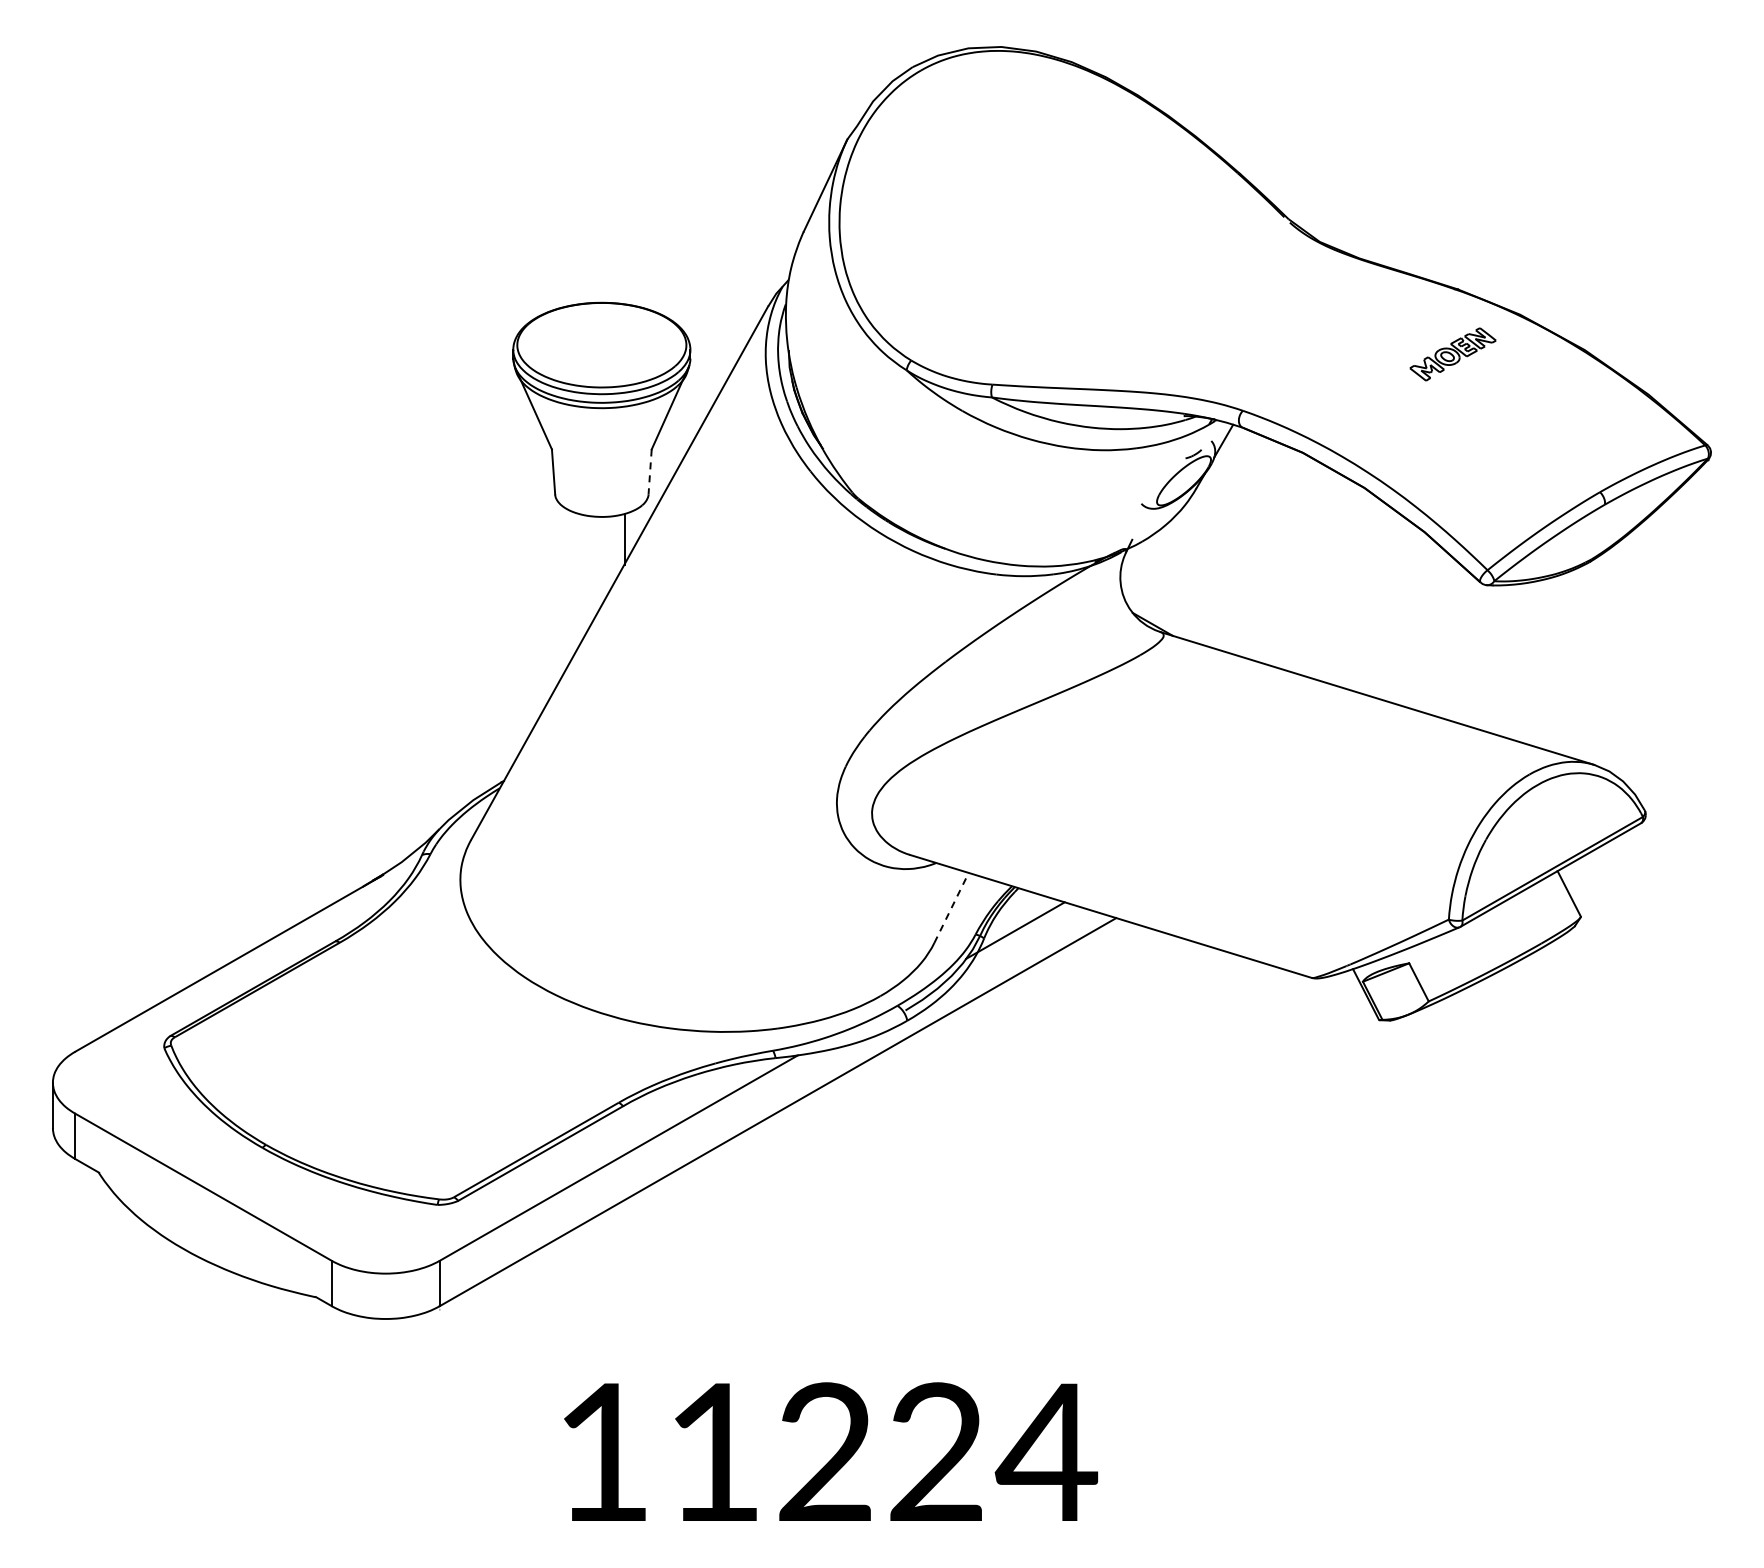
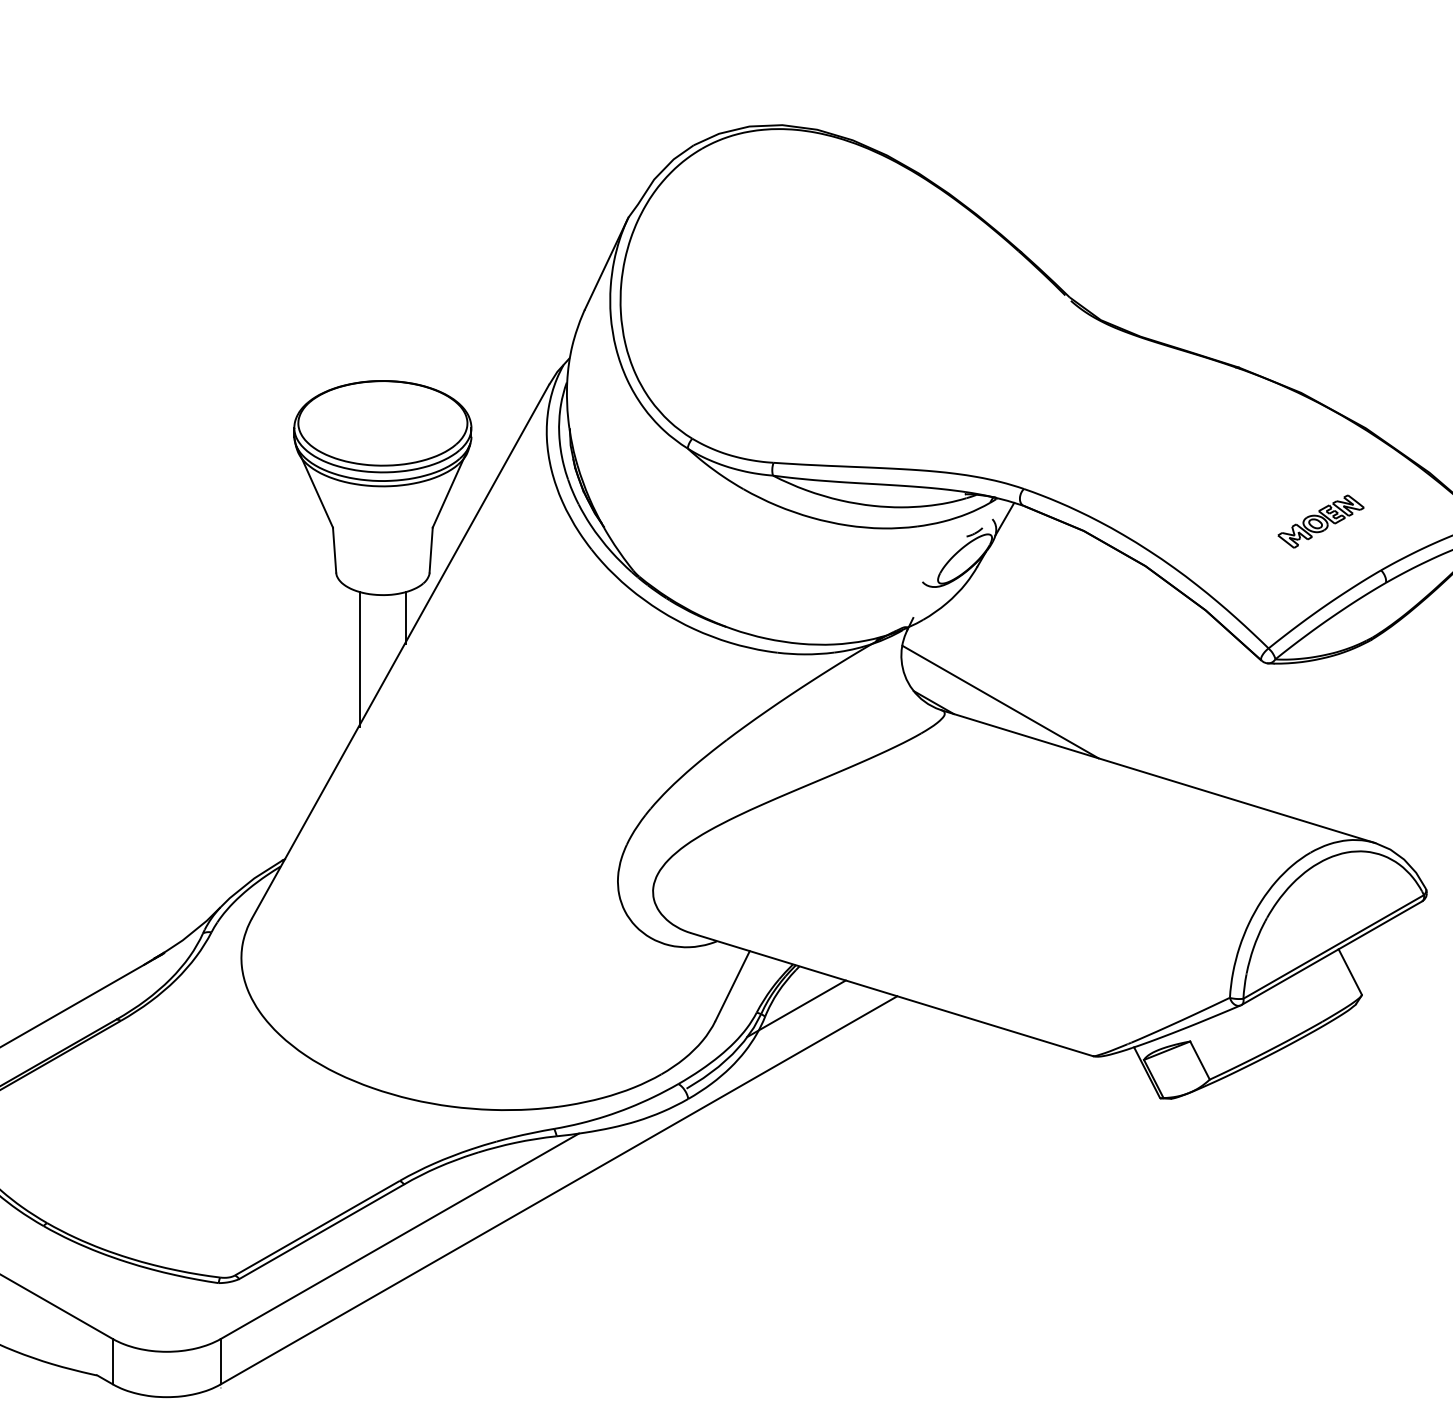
part: (1452, 354) -> (1320, 521), moved
line: (650, 471) -> (431, 549), dashed -> solid
line: (579, 581) -> (360, 659), added
line: (1219, 623) -> (1000, 701), added
line: (951, 907) -> (732, 985), dashed -> solid

